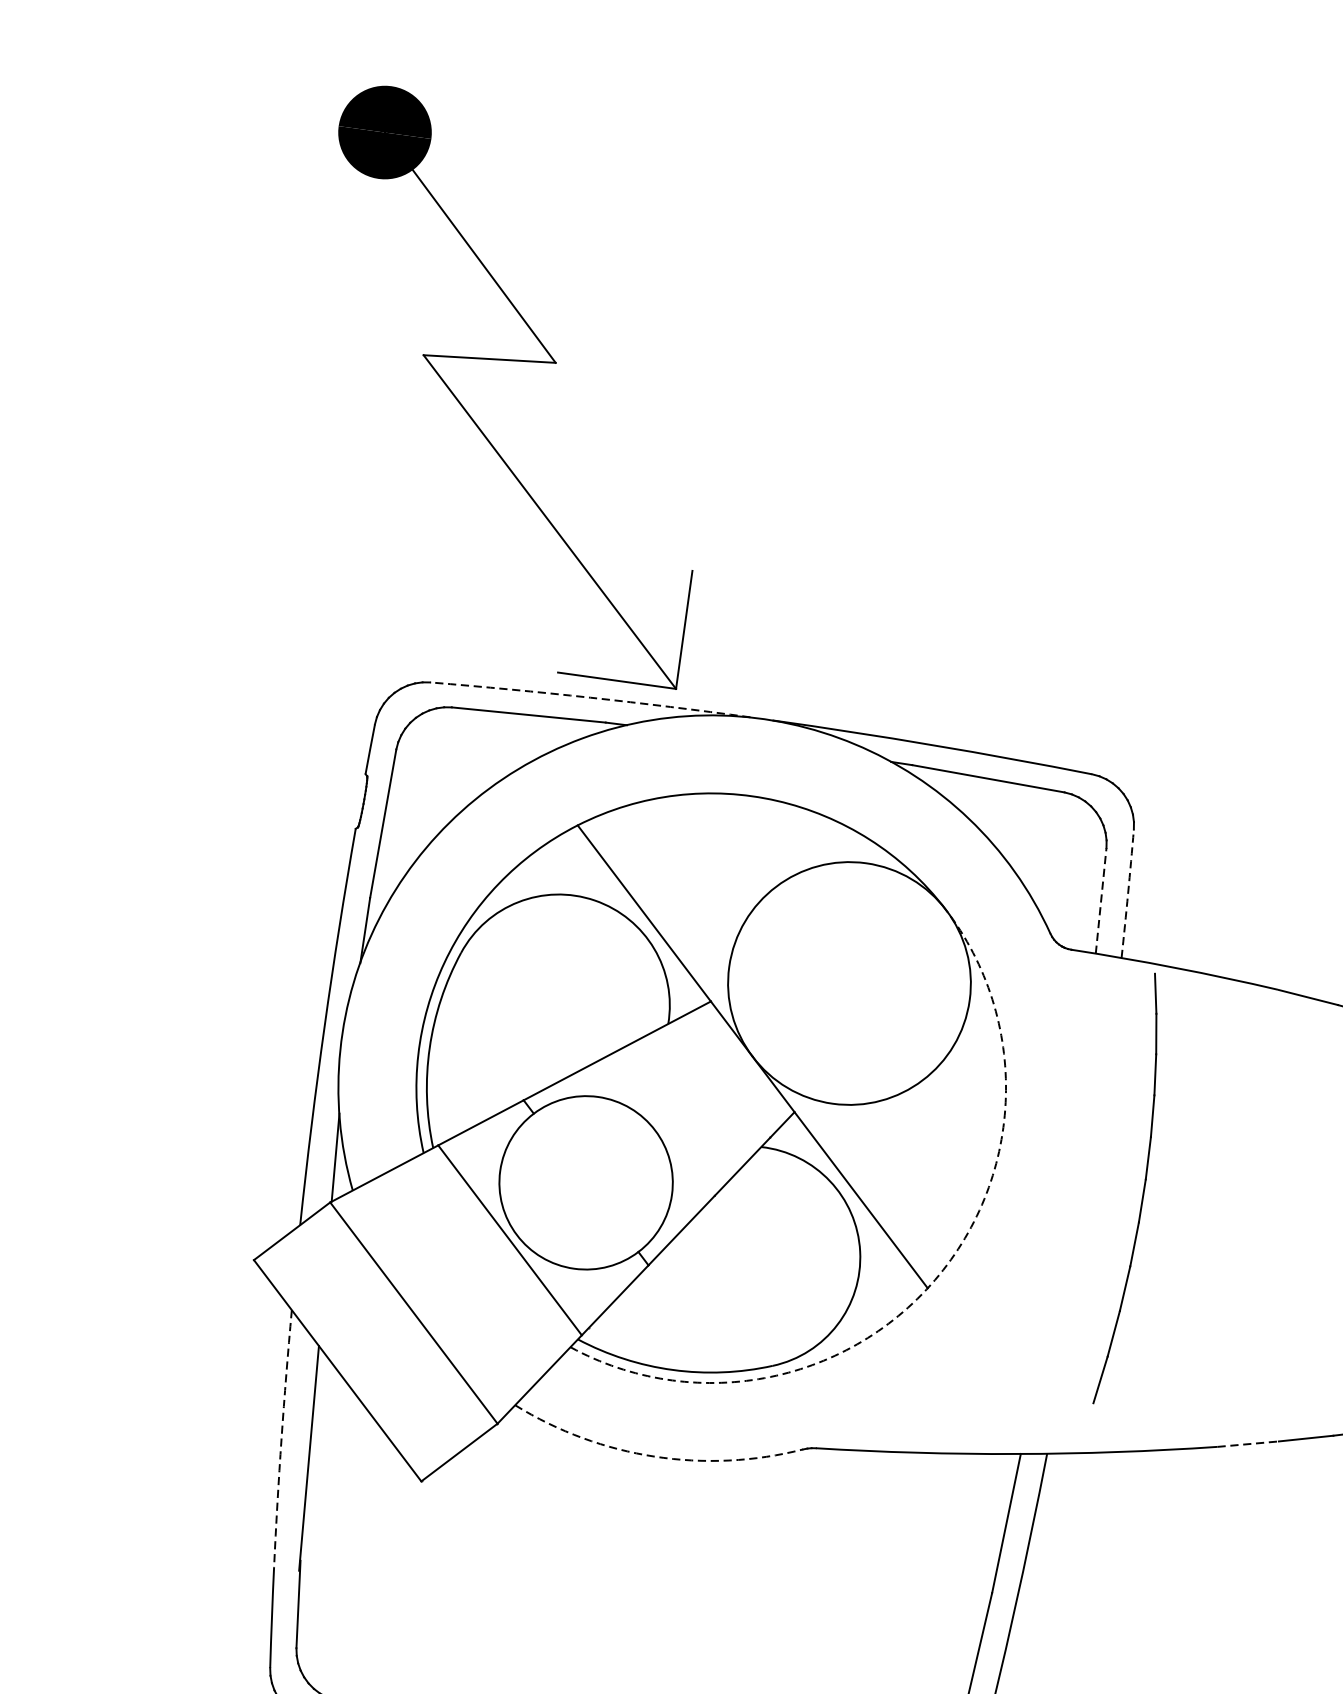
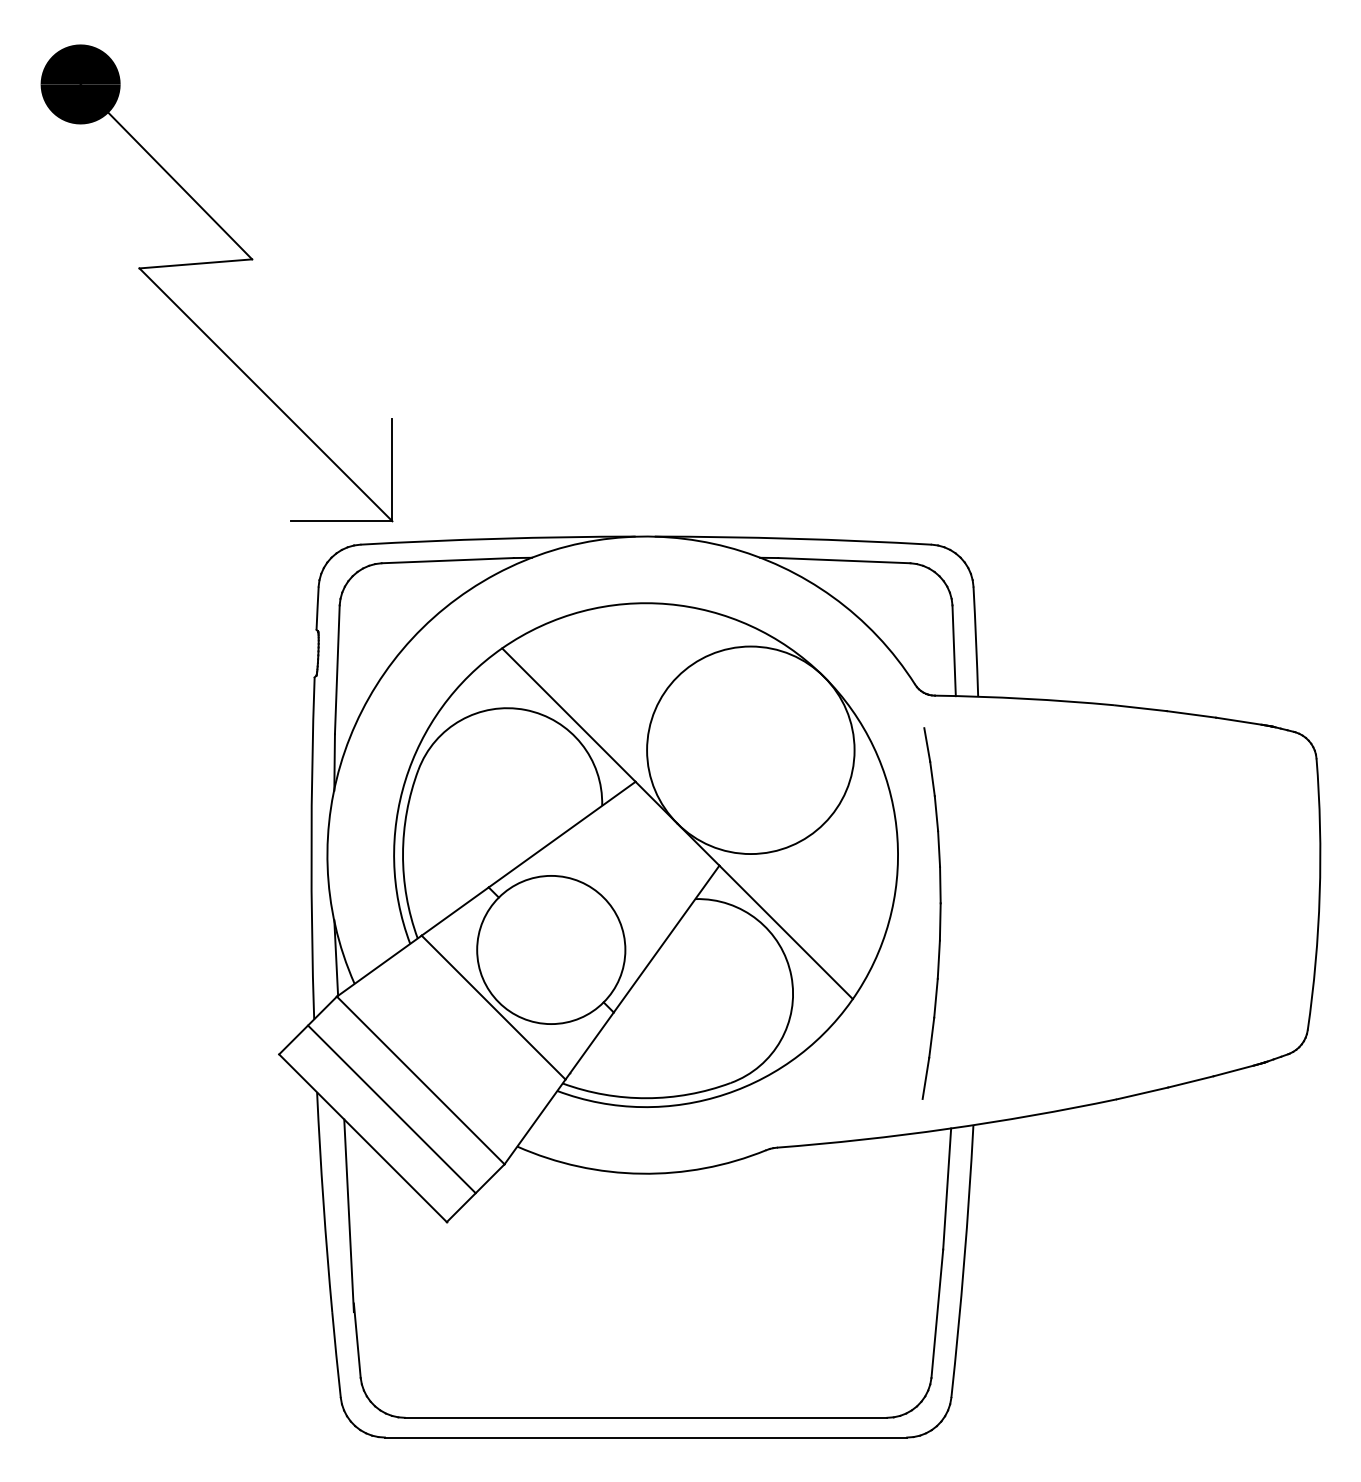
part: (513, 361) -> (216, 263), moved
arc: (591, 697) -> (498, 538), dashed -> solid
arc: (1128, 893) -> (976, 641), dashed -> solid
line: (1101, 900) -> (954, 650), dashed -> solid
part: (1142, 1190) -> (939, 913), moved
arc: (935, 1280) -> (858, 991), dashed -> solid
line: (375, 1342) -> (391, 1109), added
arc: (281, 1438) -> (323, 1202), dashed -> solid
line: (1248, 1444) -> (1142, 1093), dashed -> solid
arc: (654, 1456) -> (641, 1173), dashed -> solid

